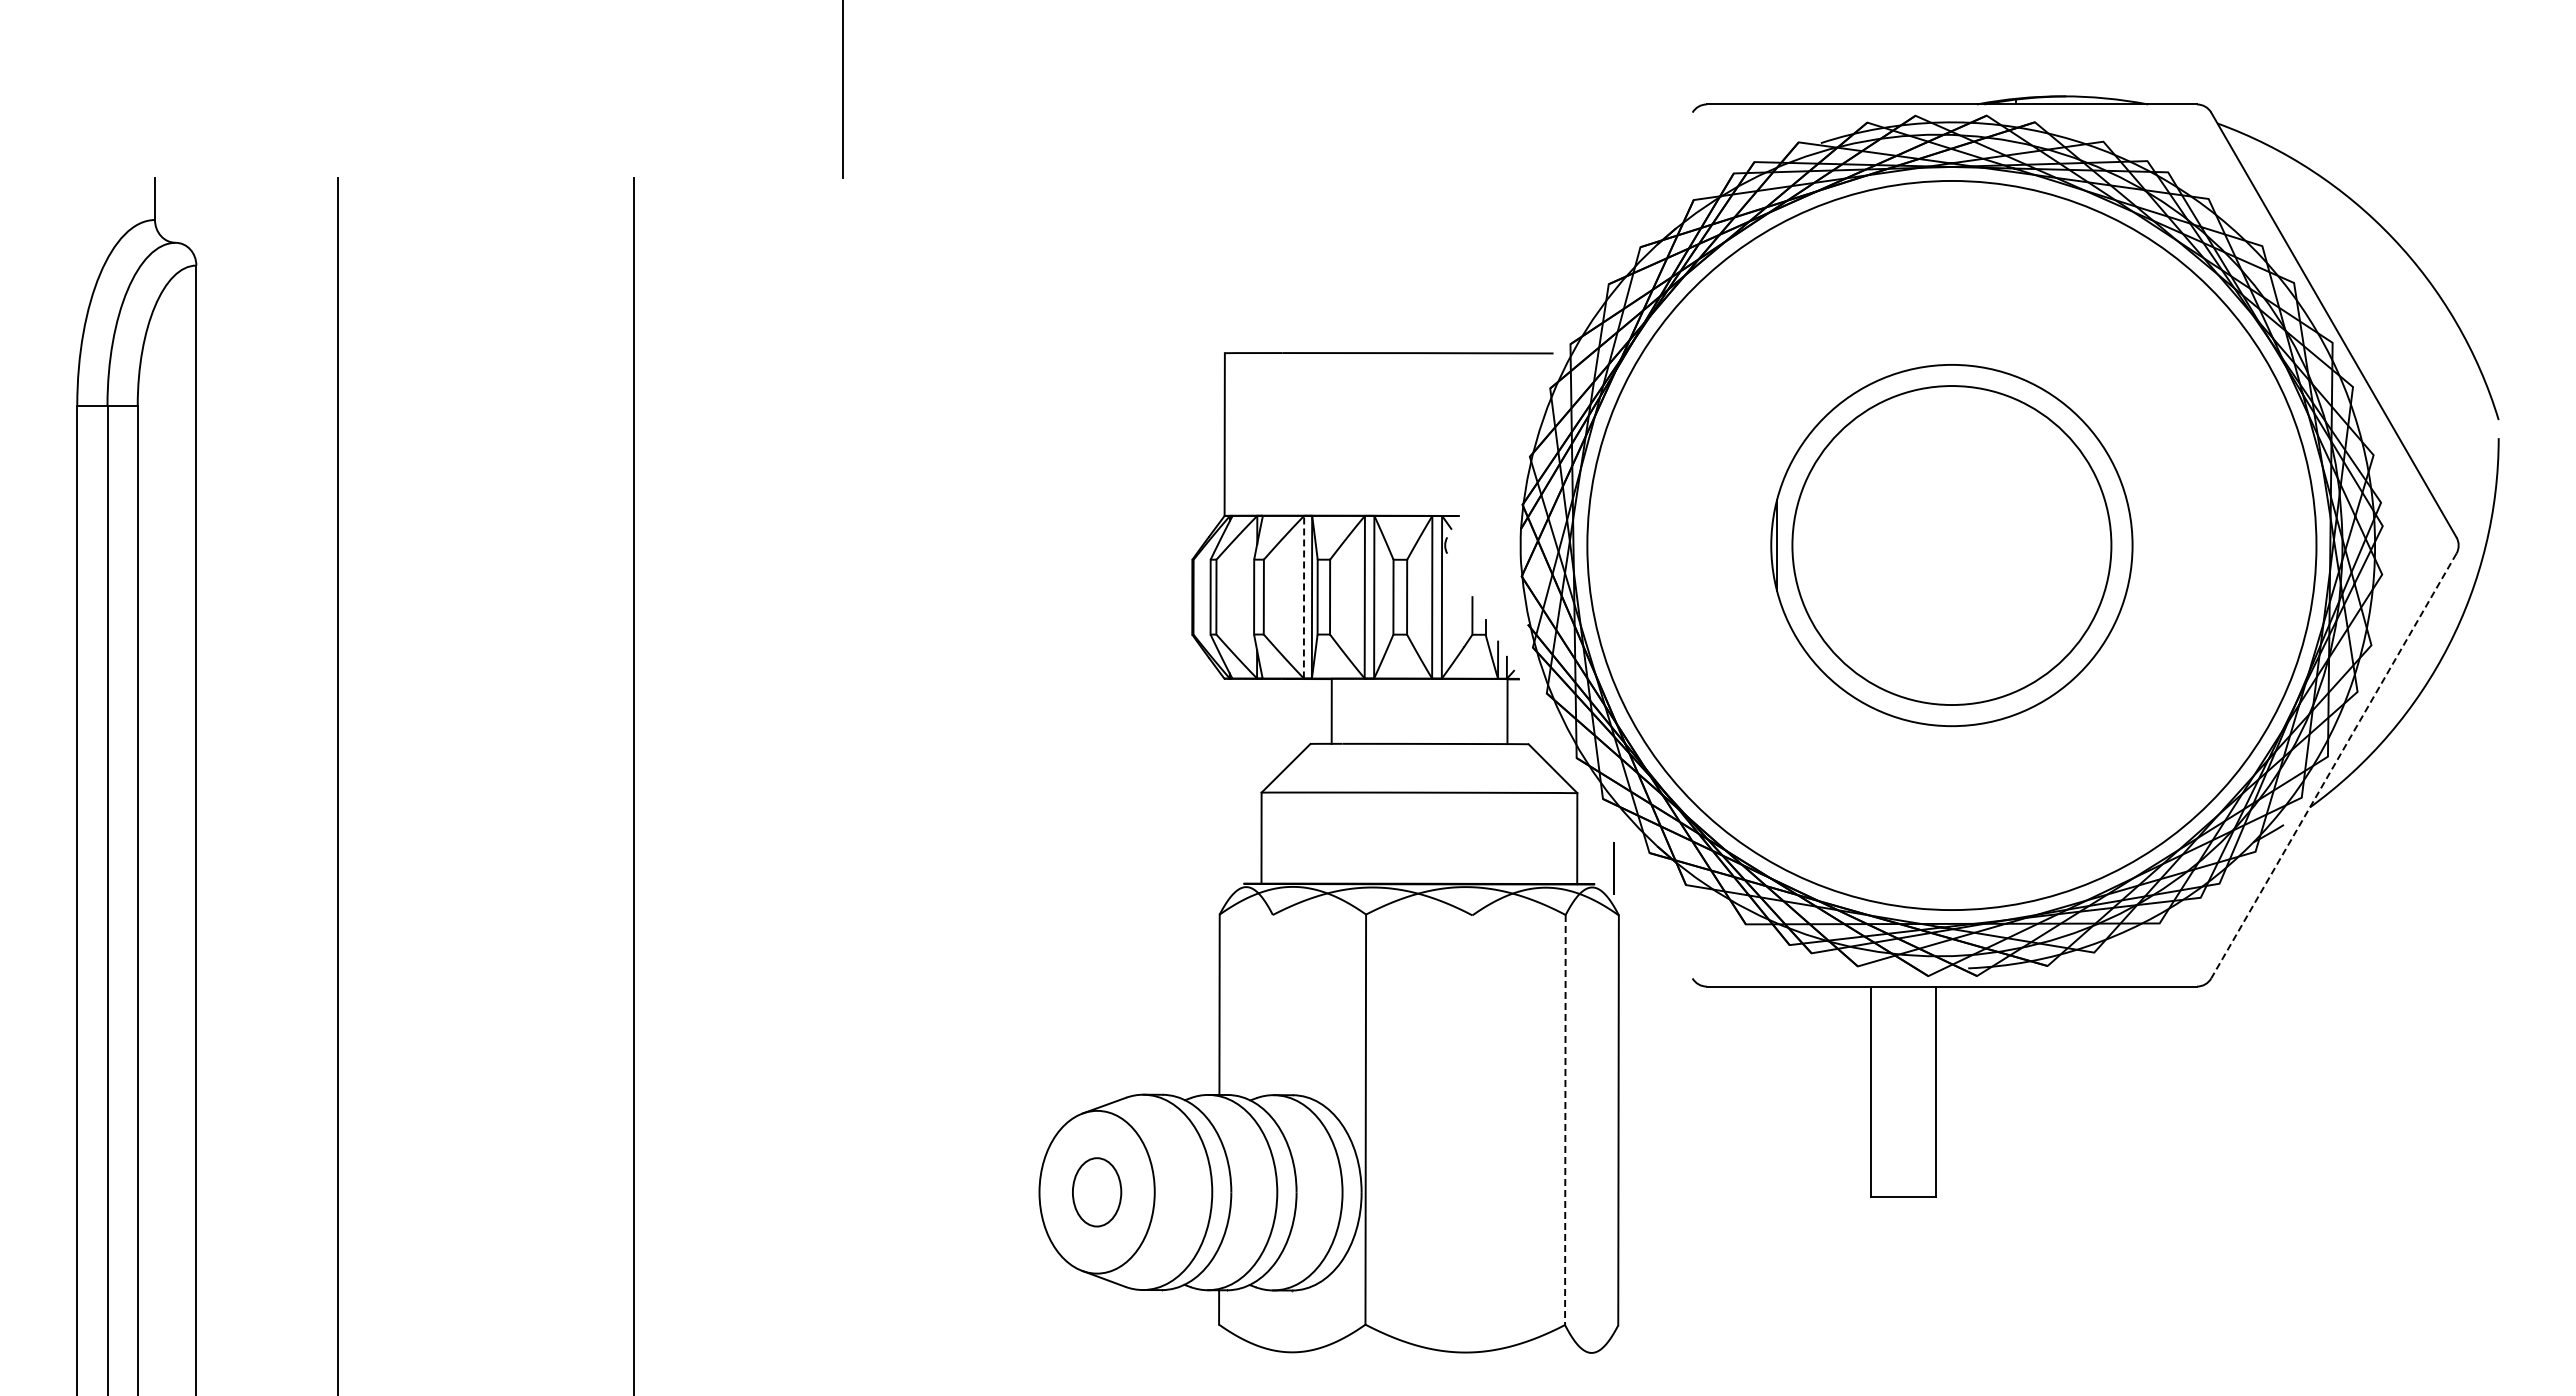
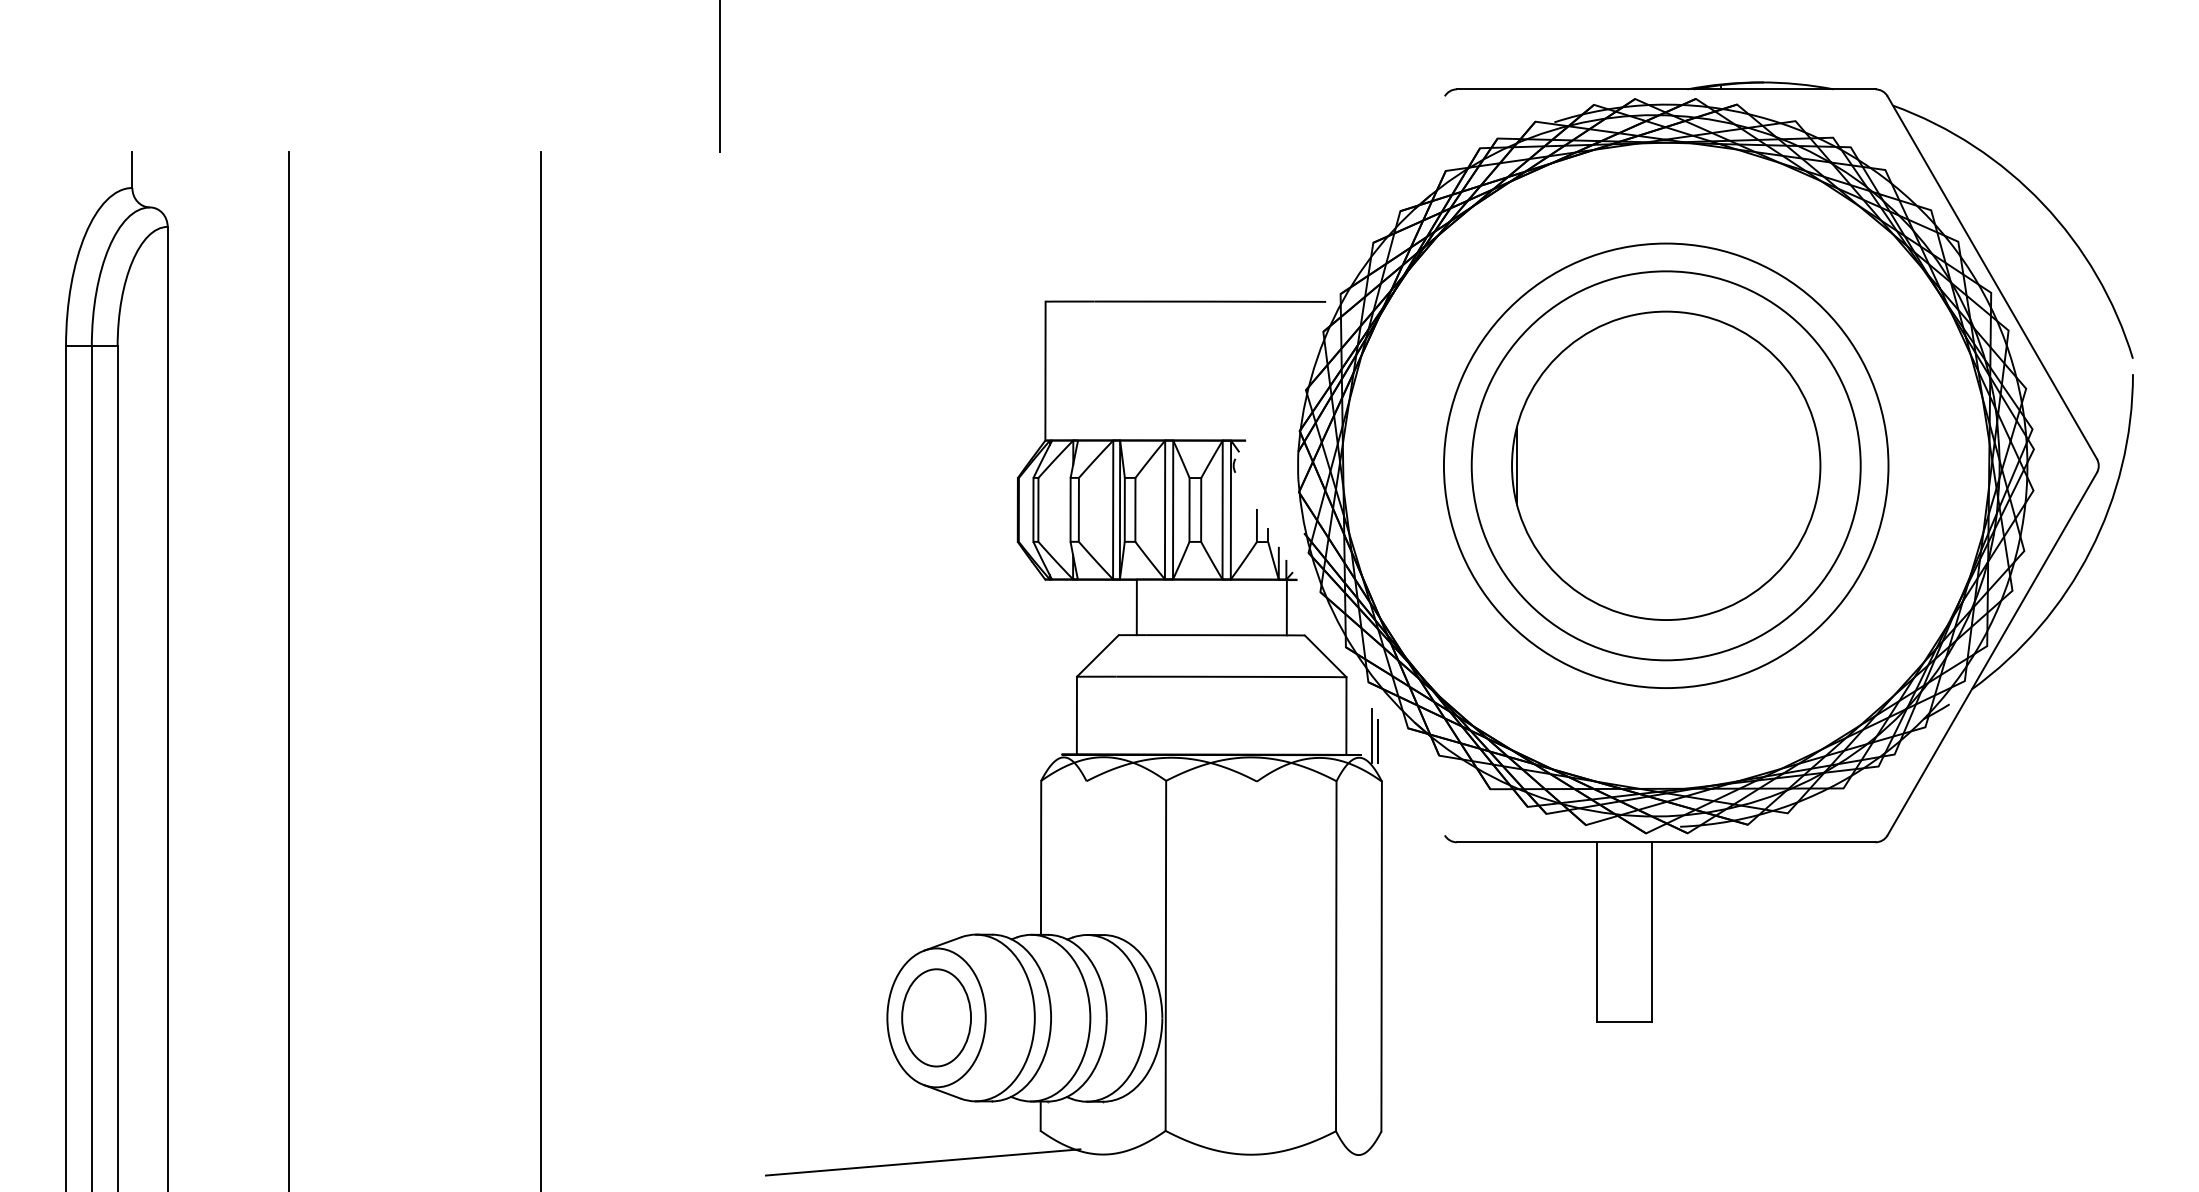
circle: (1951, 545) -> (1665, 465), size x0.71
circle: (1951, 545) -> (1665, 465), size x1.43
line: (1304, 596) -> (1113, 509), dashed -> solid
line: (2333, 766) -> (1991, 654), dashed -> solid
line: (1606, 861) -> (1371, 735), added
line: (1565, 1120) -> (1336, 956), dashed -> solid
part: (1096, 1192) -> (936, 1018), size x1.67
line: (1081, 1361) -> (923, 1162), added

